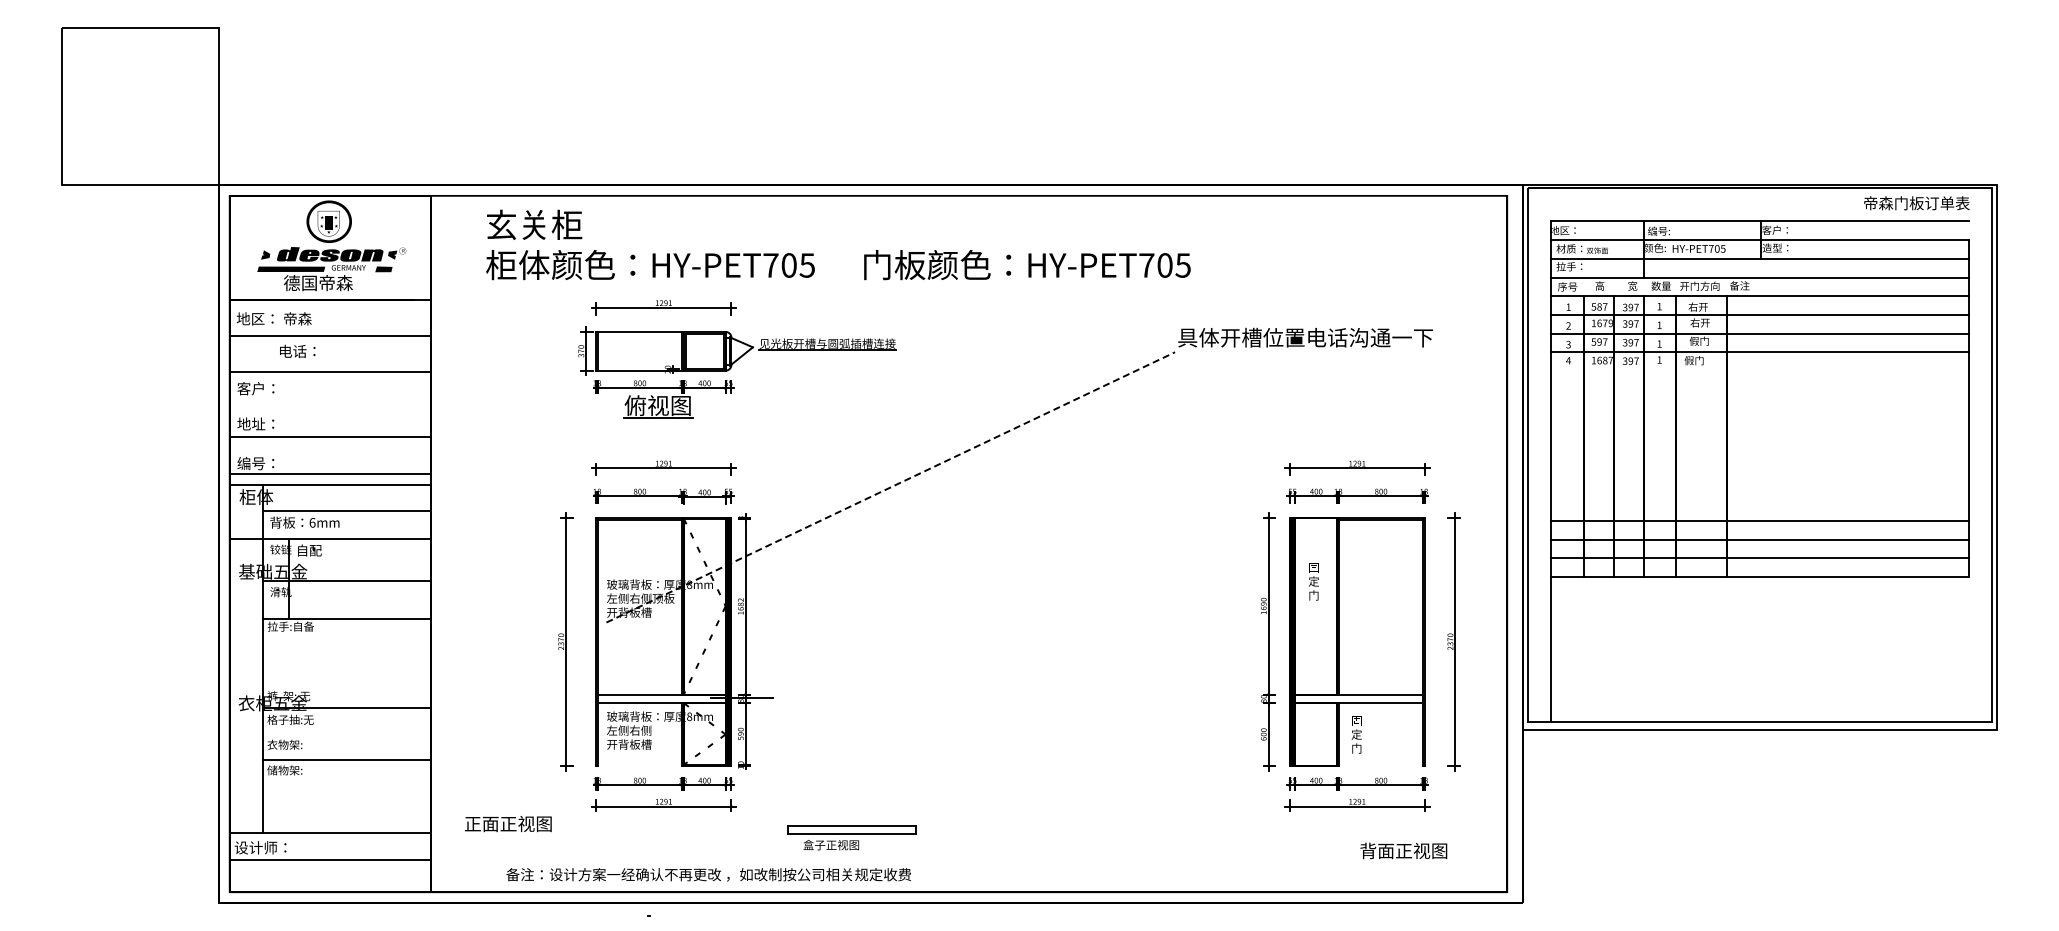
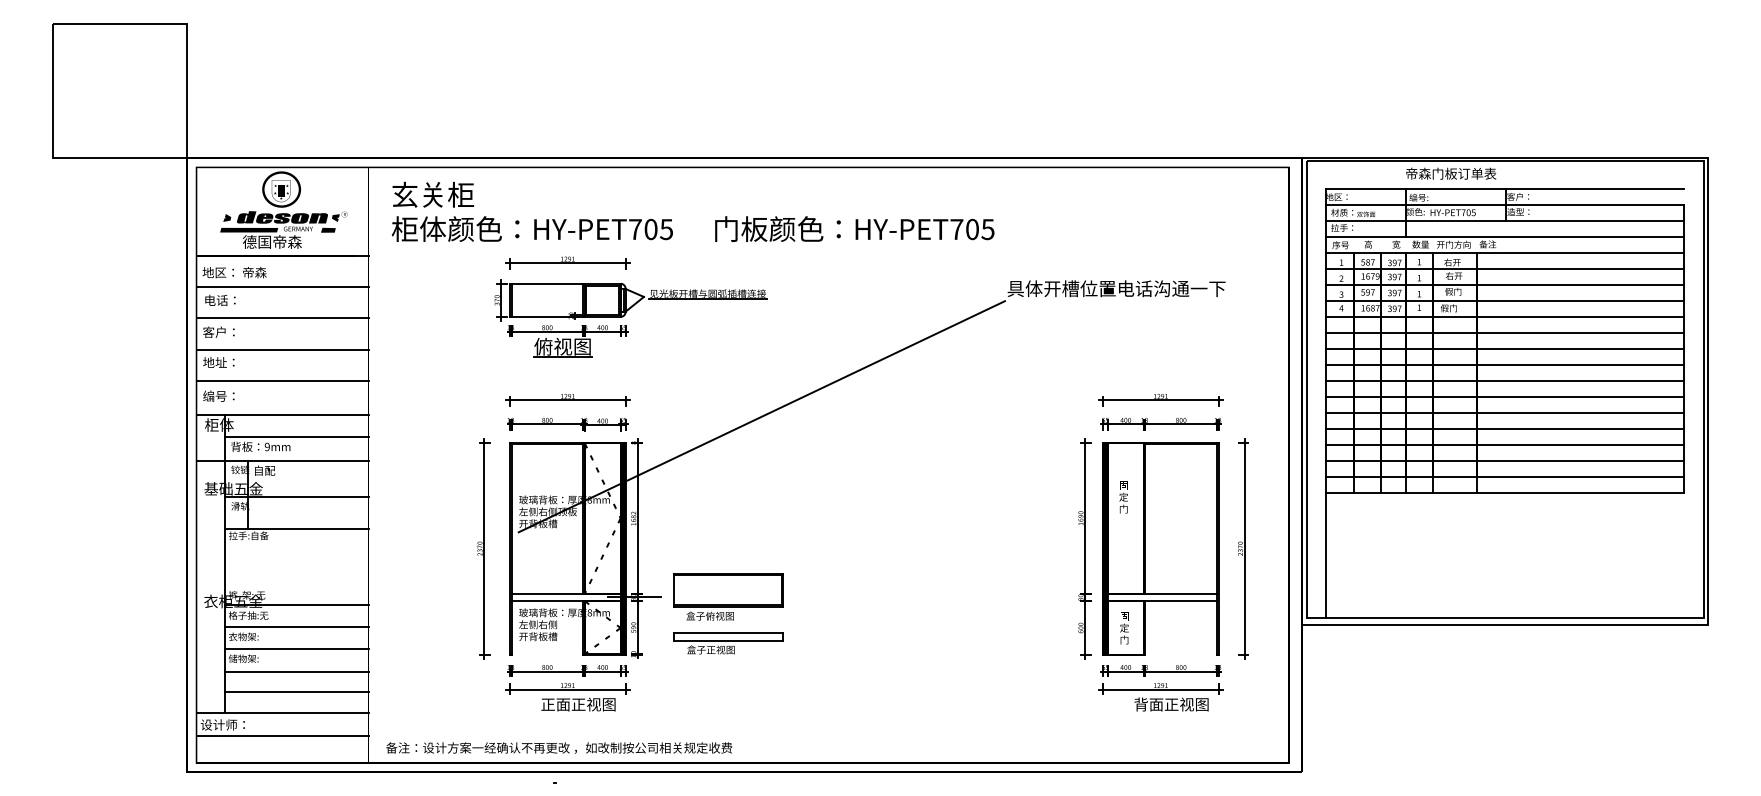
text: (1916, 203) -> (1450, 173), moved
text: (838, 244) -> (693, 211), moved
text: (297, 350) -> (220, 299), moved
line: (1759, 371) -> (1504, 317), added
line: (1759, 389) -> (1504, 333), added
line: (1759, 408) -> (1504, 349), added
line: (1759, 427) -> (1504, 365), added
line: (329, 436) -> (281, 349), moved
line: (1759, 446) -> (1504, 381), added
line: (1759, 464) -> (1504, 397), added
line: (329, 473) -> (281, 380), moved
line: (1759, 483) -> (1504, 413), added
line: (890, 487) -> (761, 416), dashed -> solid
line: (1759, 502) -> (1504, 429), added
text: (312, 522) -> (267, 446), 6mm -> 9mm
part: (851, 697) -> (728, 596), added
line: (346, 733) -> (296, 627), added
text: (1356, 734) -> (1124, 628), moved
line: (346, 785) -> (296, 671), added
line: (346, 809) -> (296, 692), added
text: (508, 824) -> (578, 705), moved
part: (851, 837) -> (728, 643), moved
text: (1403, 850) -> (1171, 704), moved
text: (708, 874) -> (558, 747), moved

